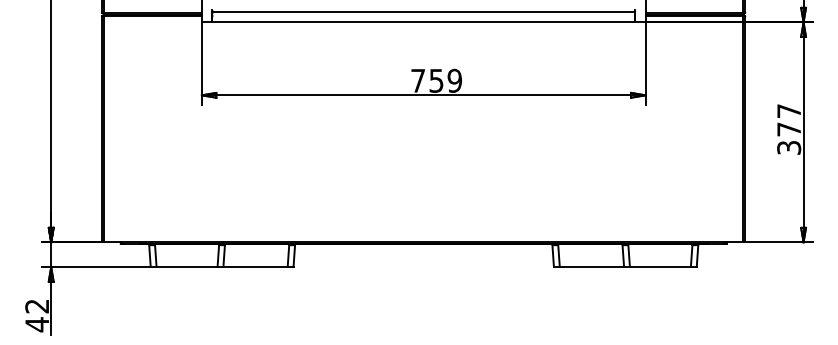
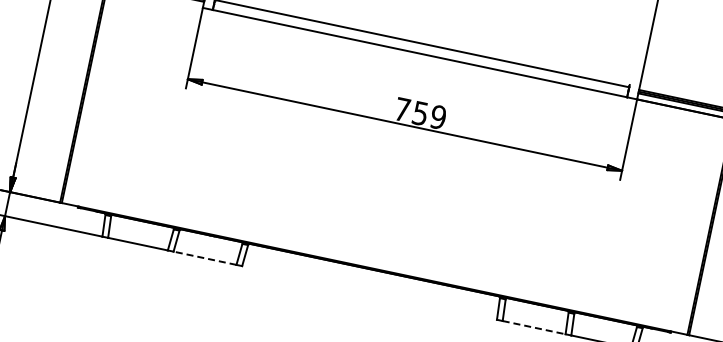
line: (255, 266) -> (205, 257), solid -> dashed
line: (592, 266) -> (534, 327), solid -> dashed

